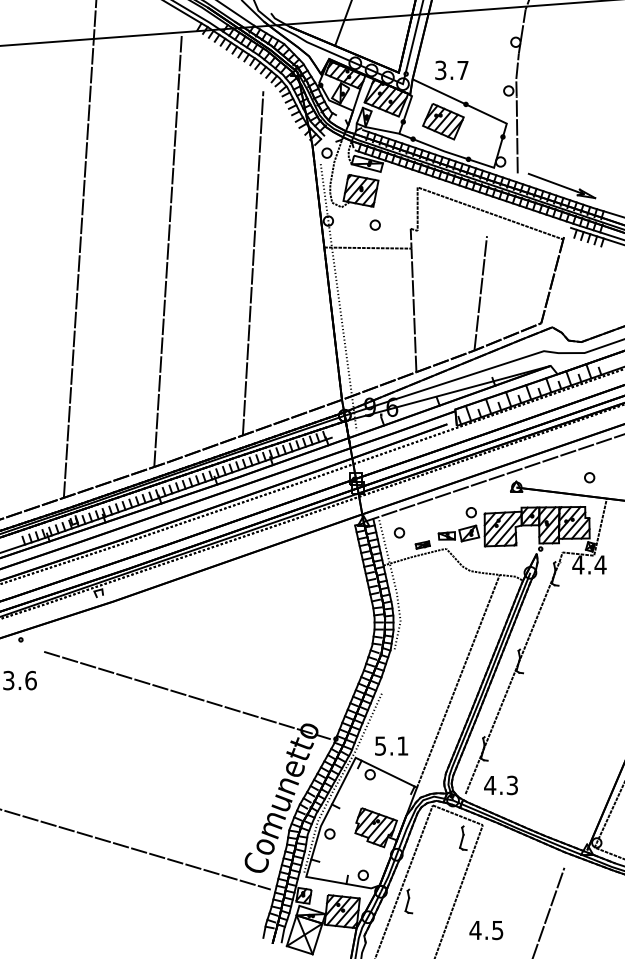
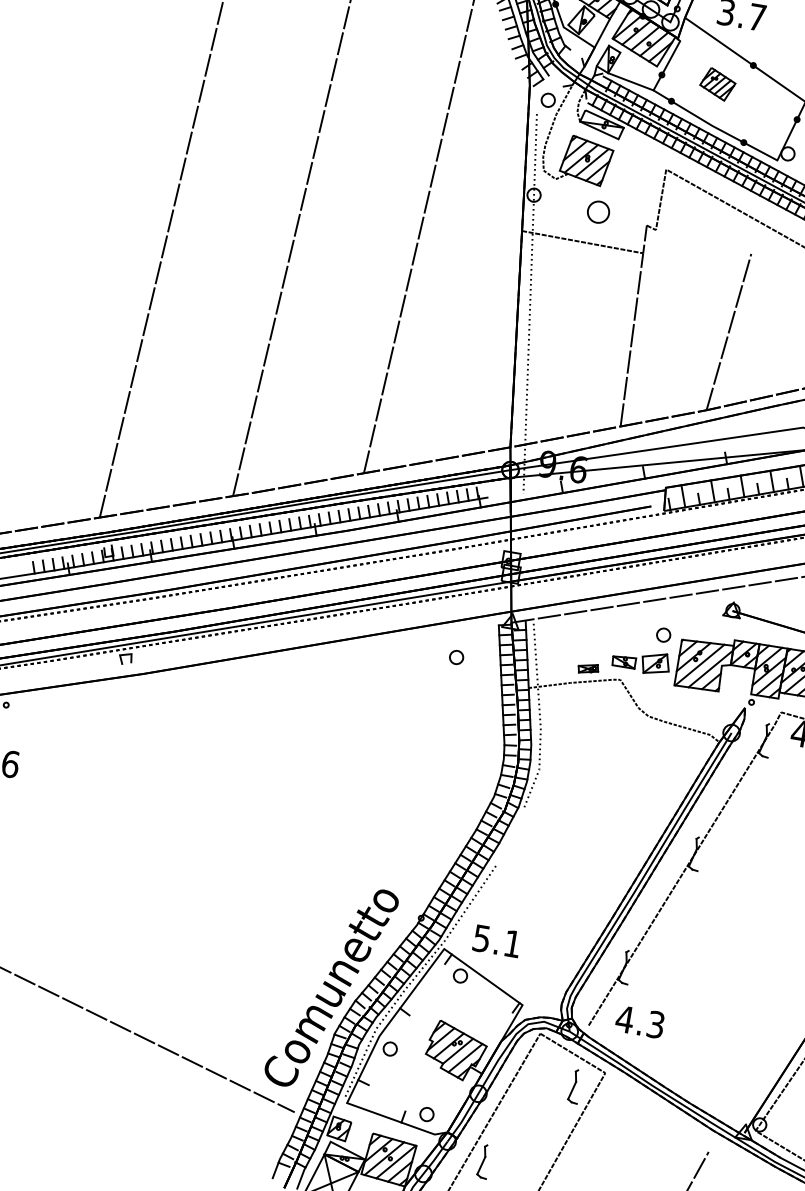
part: (443, 121) -> (717, 83), size x0.6
part: (374, 224) -> (597, 210), size x1.6
part: (399, 532) -> (456, 656), moved
line: (458, 680) -> (605, 865), removed
line: (188, 695) -> (226, 822), removed

